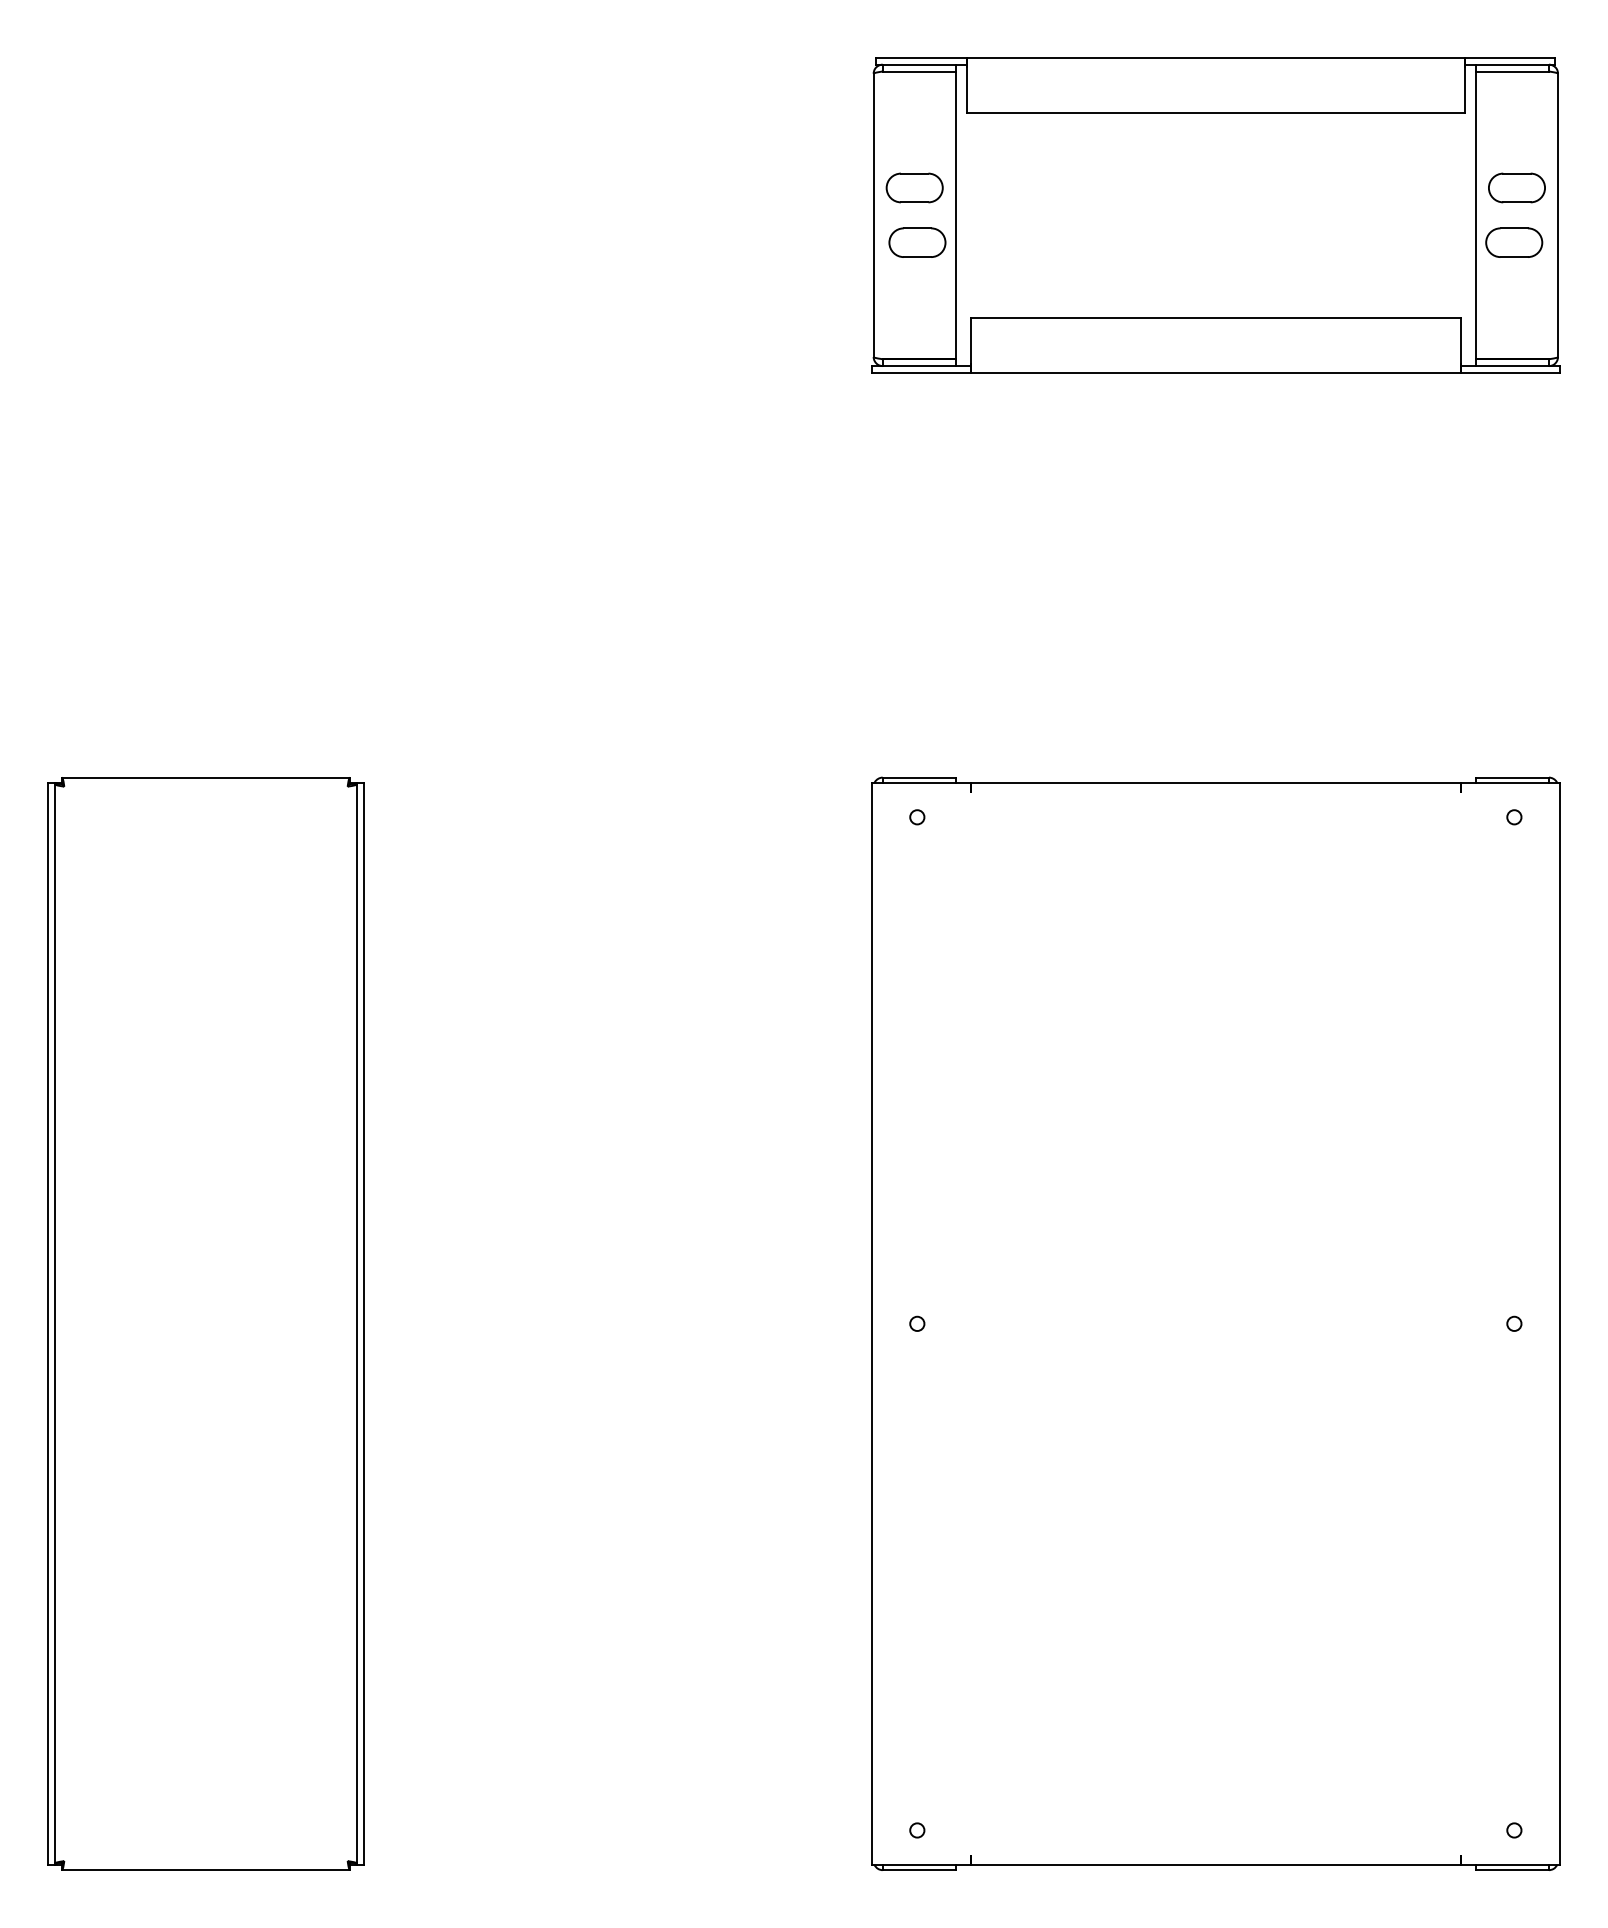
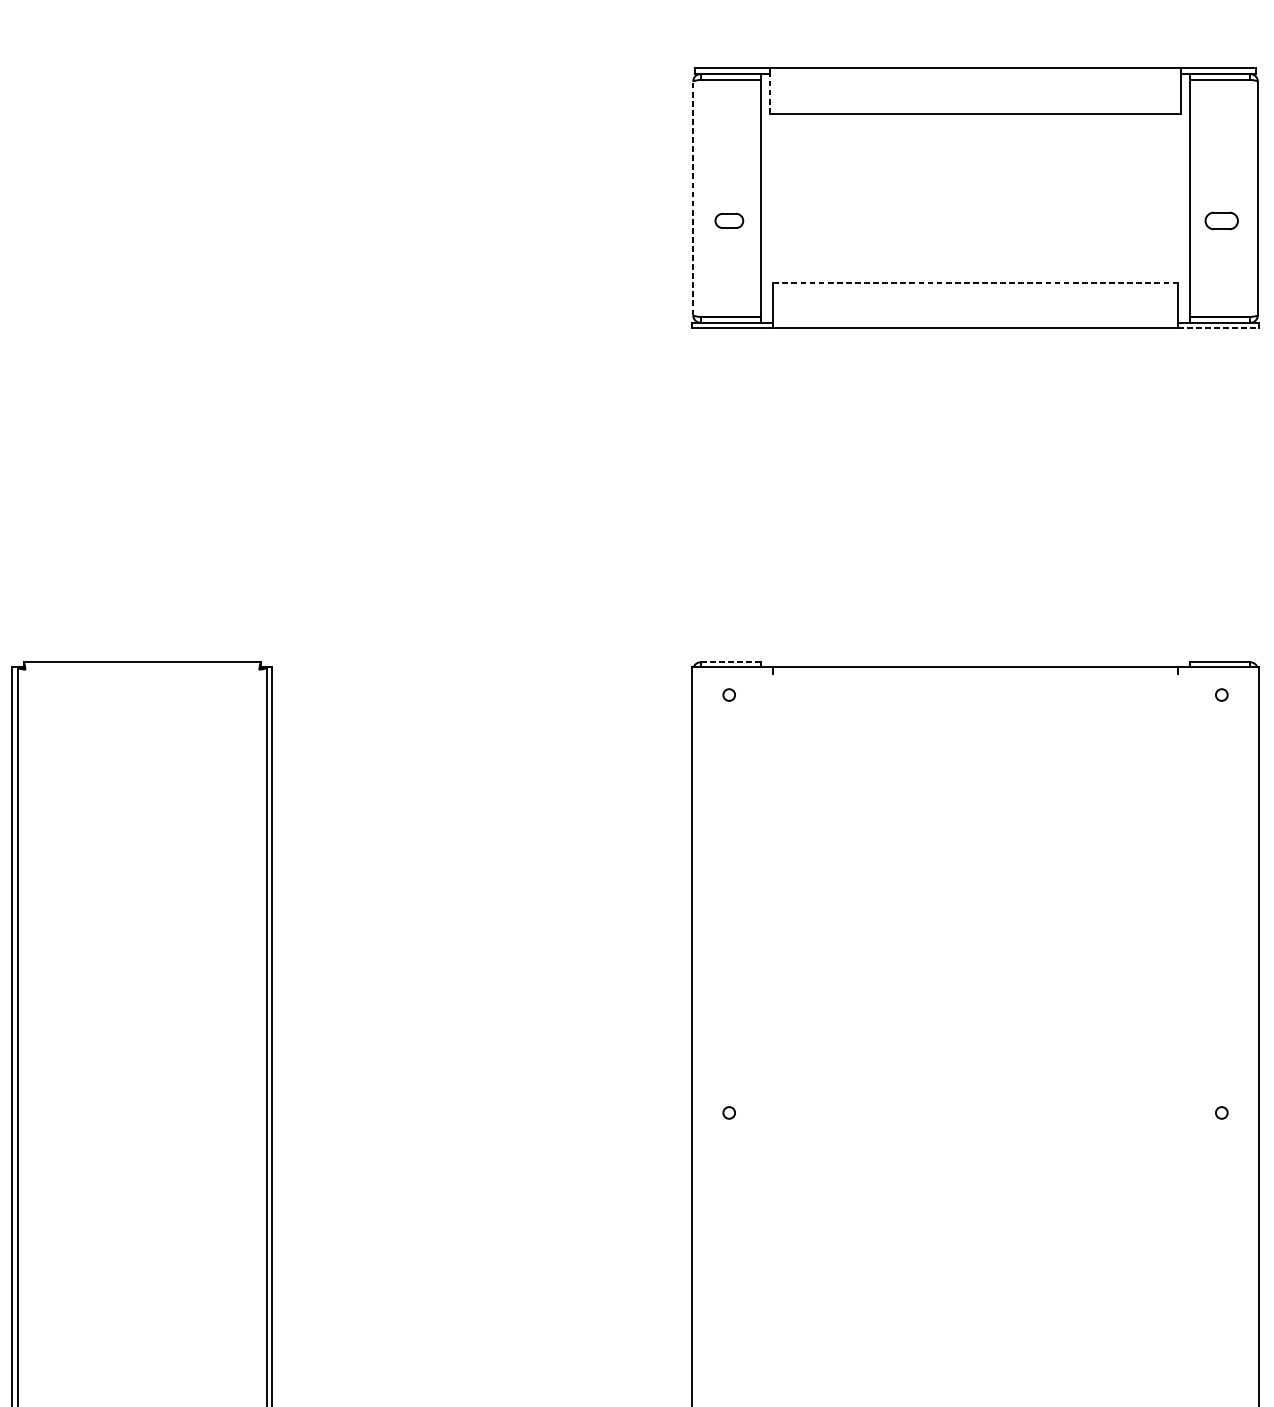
line: (966, 89) -> (769, 94), solid -> dashed
part: (914, 187) -> (726, 175), removed
part: (1516, 187) -> (1223, 175), removed
line: (873, 215) -> (693, 198), solid -> dashed
part: (917, 242) -> (729, 220), size x0.6
part: (1514, 242) -> (1221, 220), size x0.7
line: (1216, 318) -> (976, 283), solid -> dashed
line: (1510, 372) -> (1218, 328), solid -> dashed
line: (919, 777) -> (731, 662), solid -> dashed

